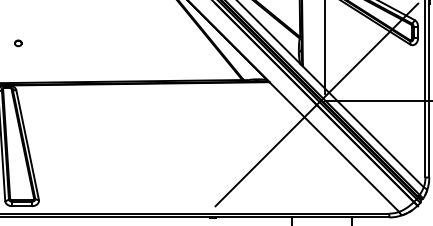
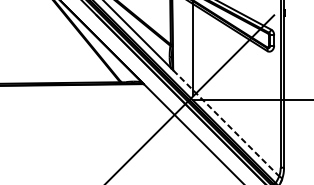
line: (363, 127) -> (226, 123), solid -> dashed

